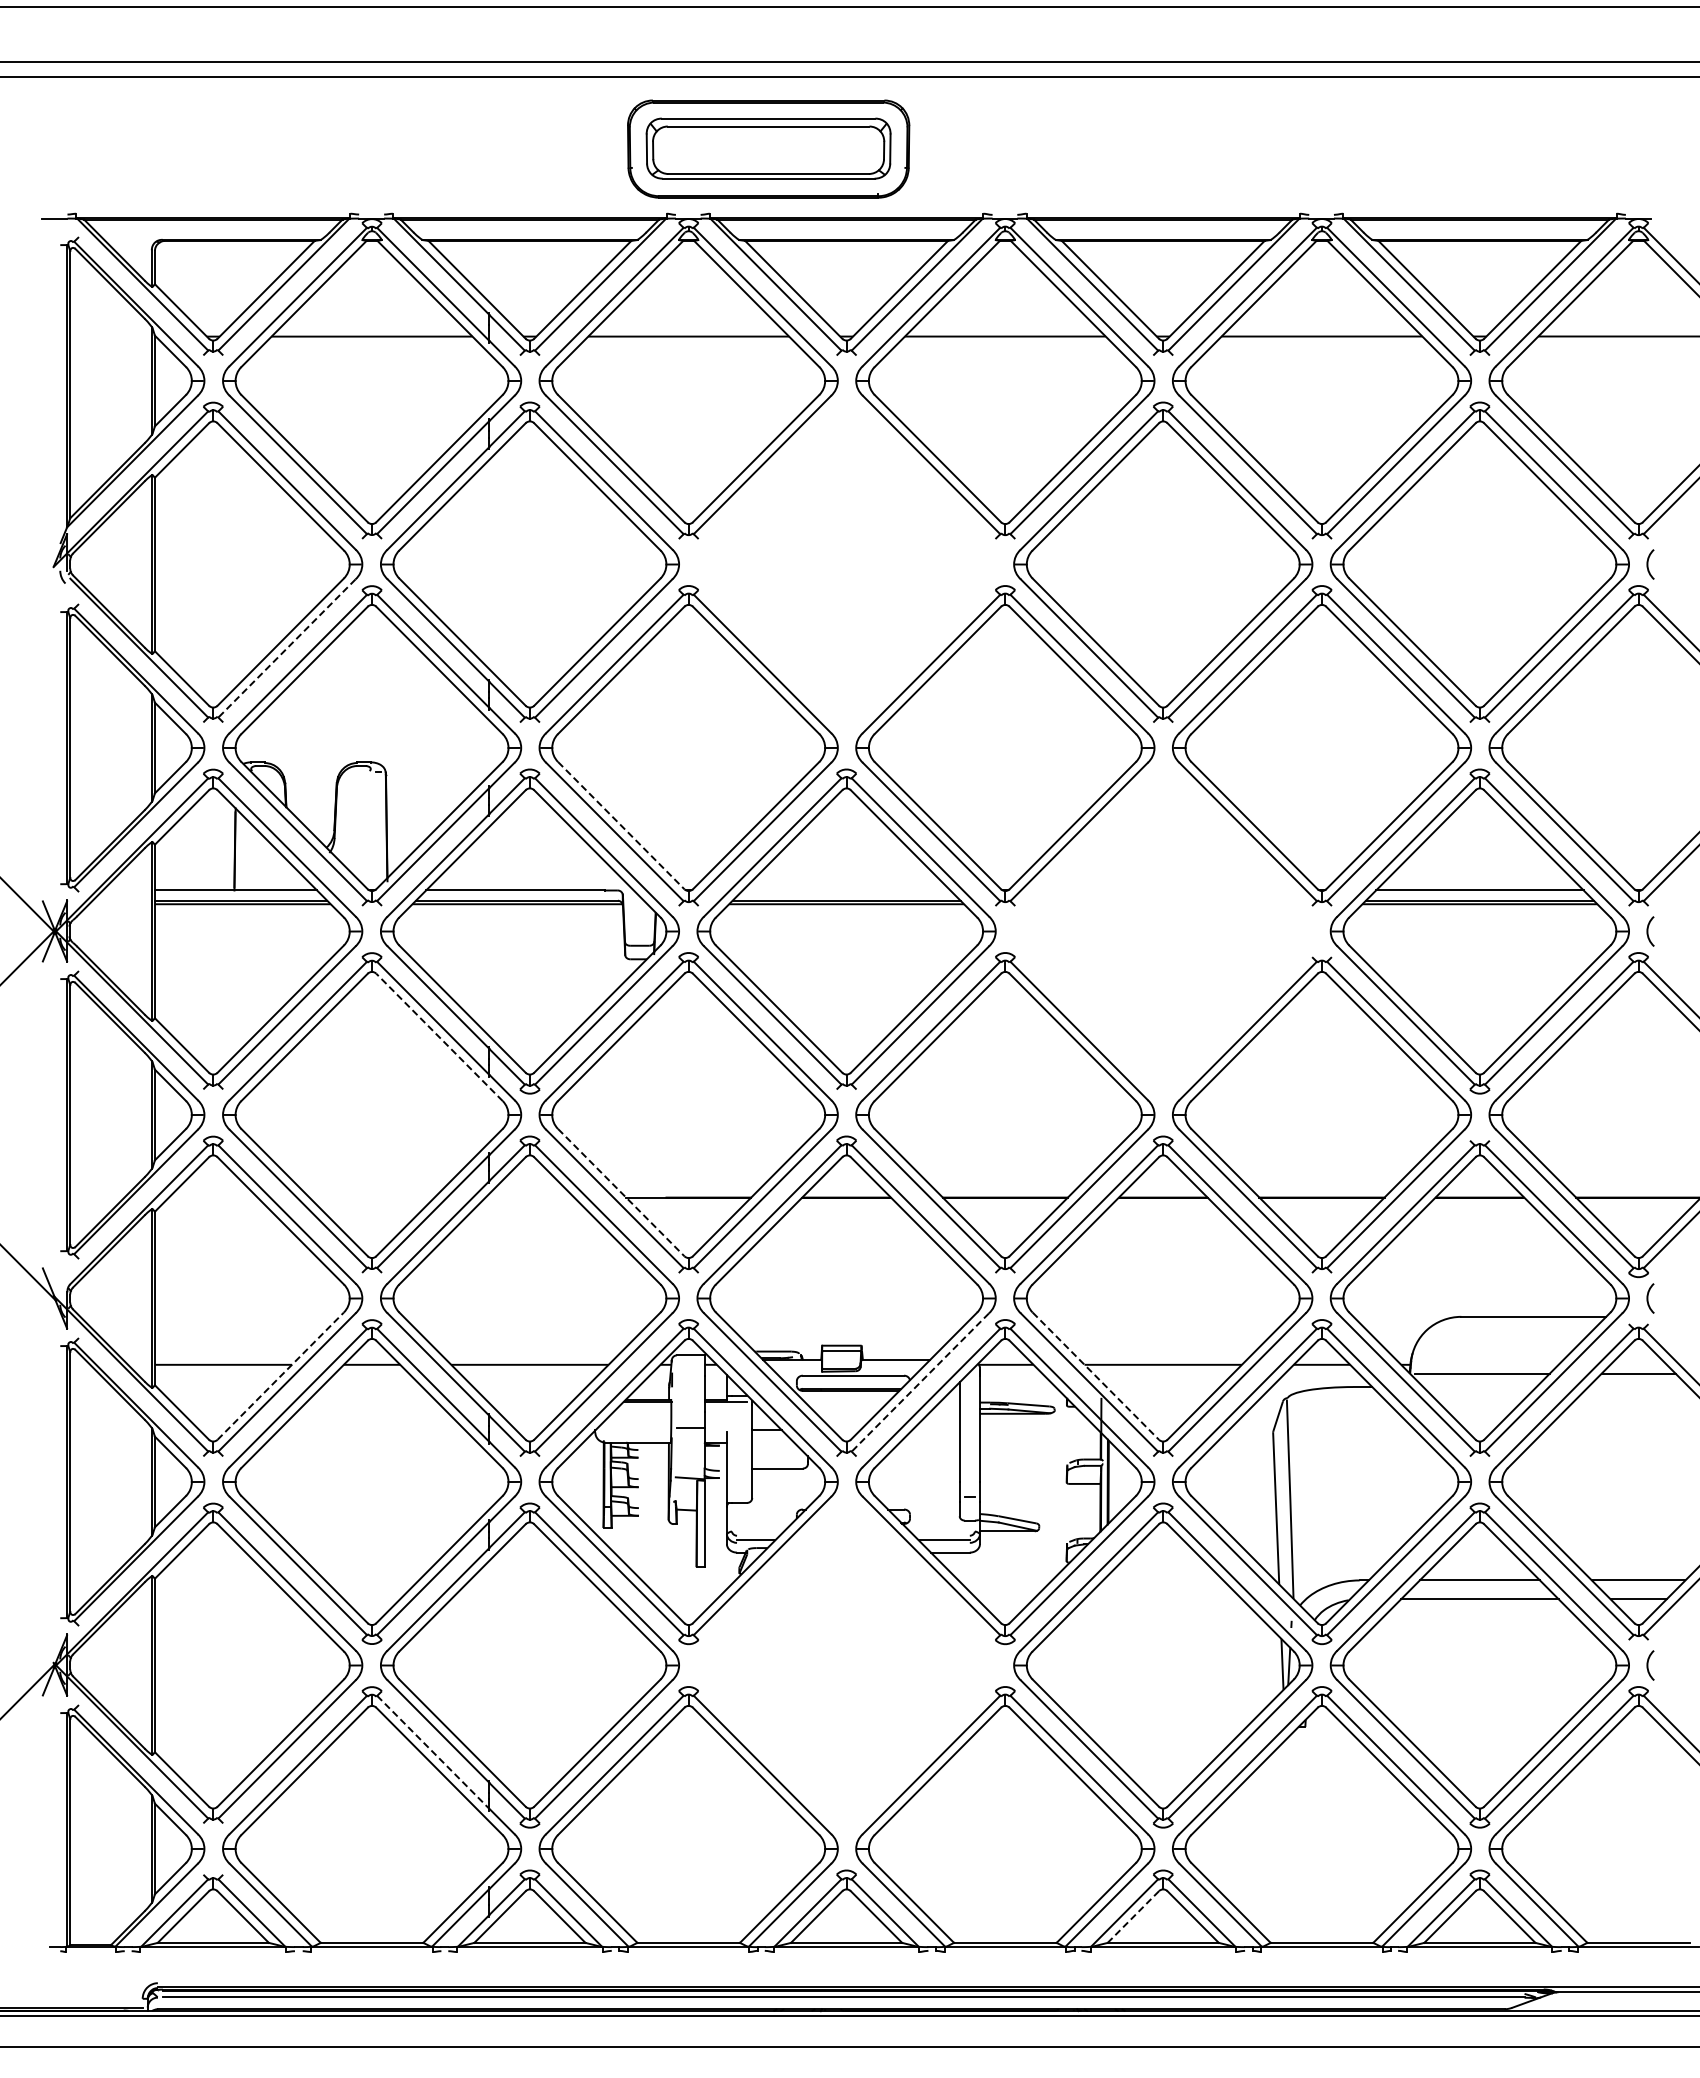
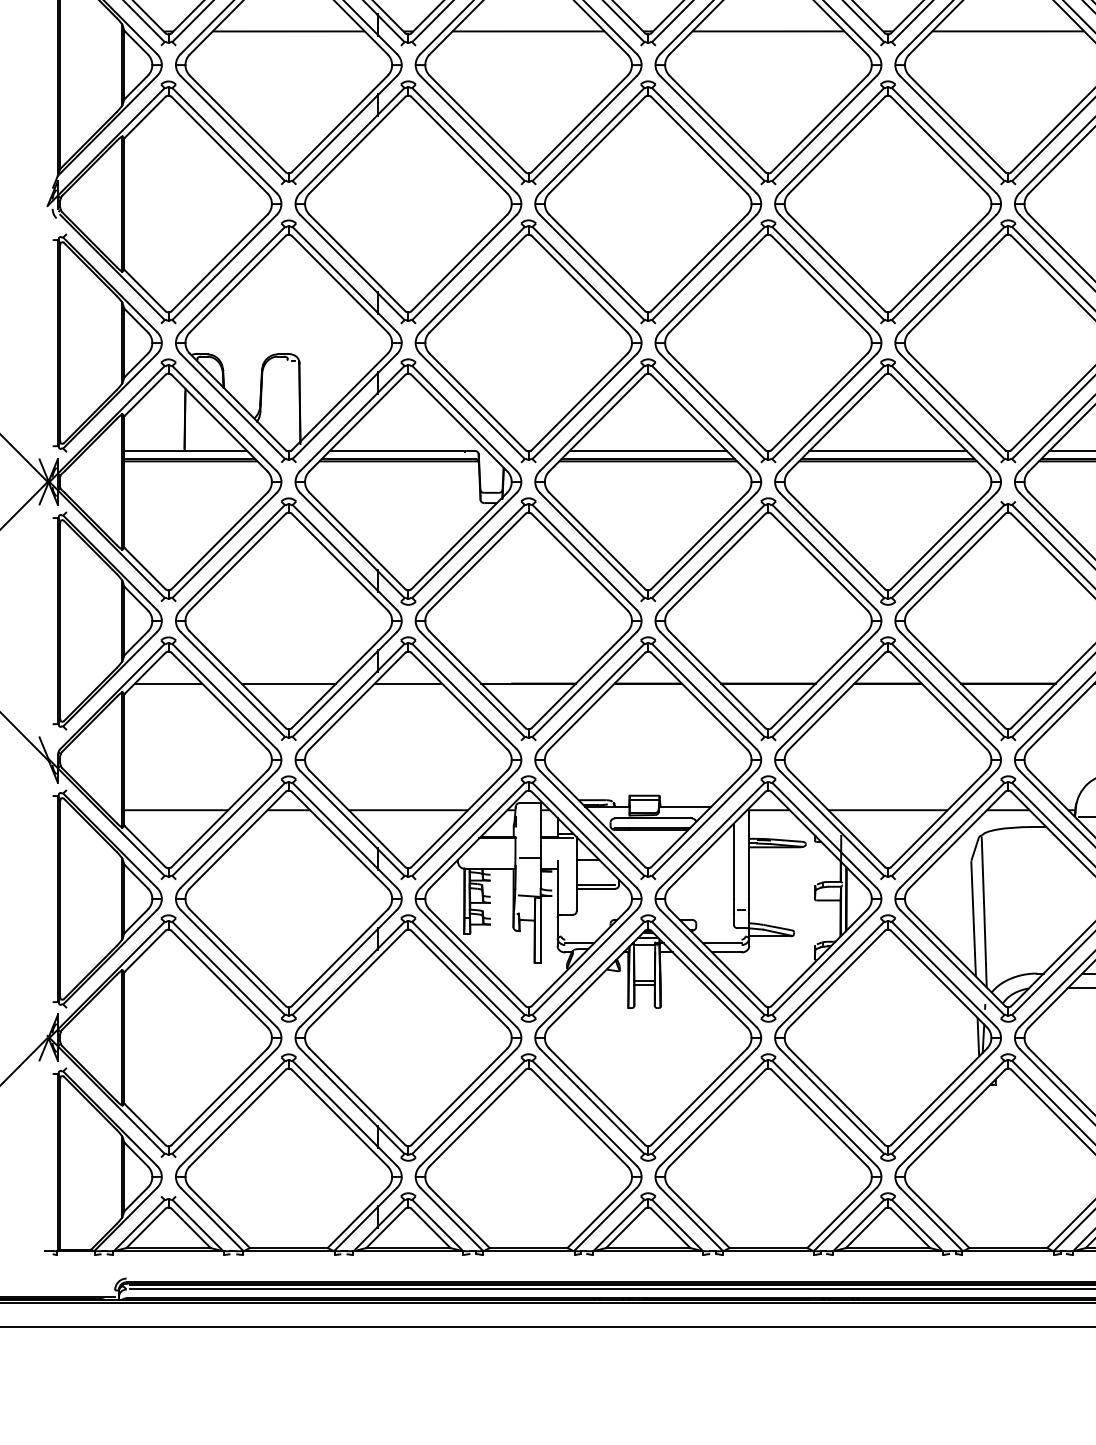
part: (846, 561) -> (648, 201), added
line: (286, 648) -> (224, 267), dashed -> solid
line: (621, 825) -> (477, 401), dashed -> solid
line: (846, 890) -> (648, 450), added
part: (1163, 931) -> (888, 482), added
line: (439, 1037) -> (339, 562), dashed -> solid
line: (621, 1192) -> (477, 679), dashed -> solid
line: (212, 1197) -> (167, 683), added
line: (371, 1197) -> (288, 683), added
line: (529, 1197) -> (408, 683), added
line: (280, 1376) -> (219, 819), dashed -> solid
line: (1095, 1376) -> (836, 819), dashed -> solid
line: (919, 1382) -> (703, 823), dashed -> solid
line: (777, 1463) -> (595, 884), added
part: (846, 1665) -> (648, 1037), added
line: (433, 1752) -> (335, 1103), dashed -> solid
line: (1133, 1917) -> (865, 1228), dashed -> solid

